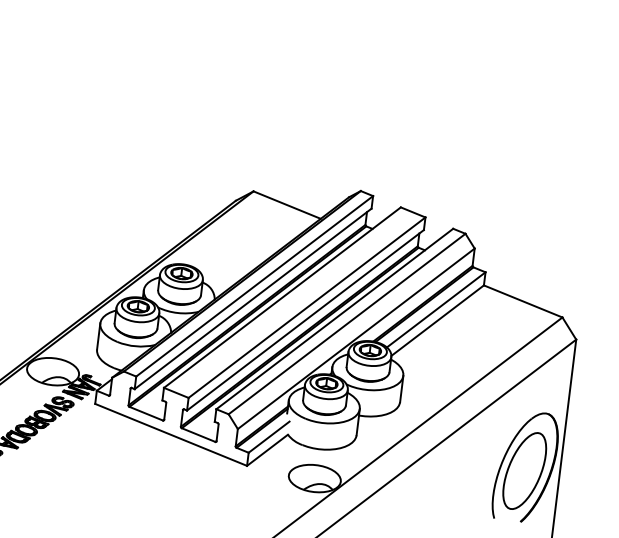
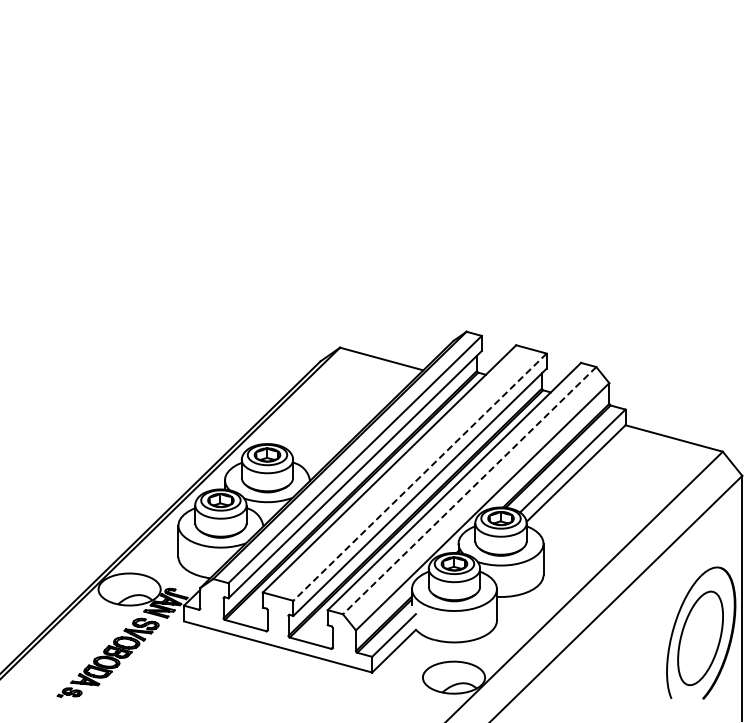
line: (307, 307) -> (420, 477), solid -> dashed
line: (346, 323) -> (469, 490), solid -> dashed

